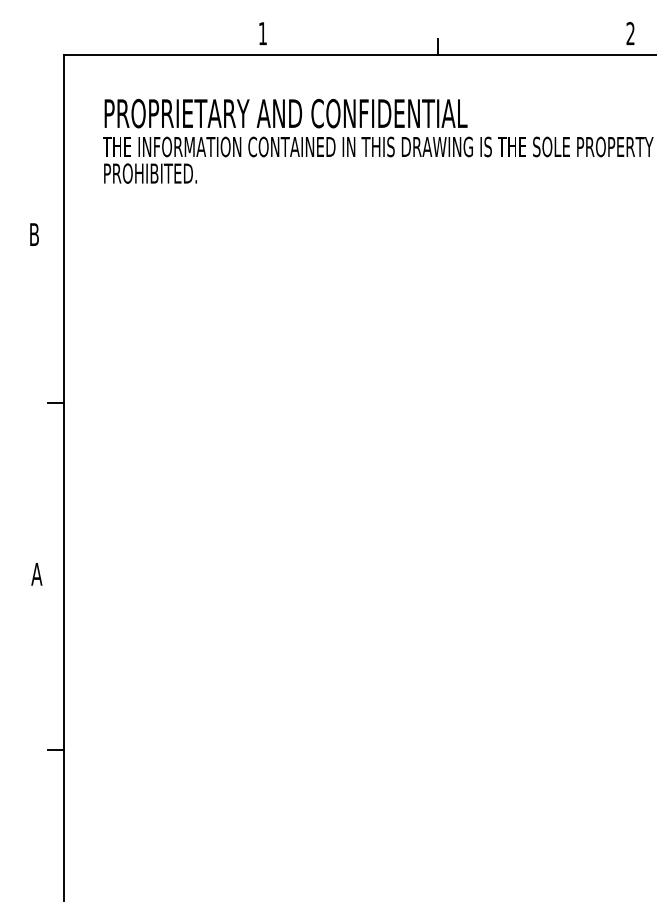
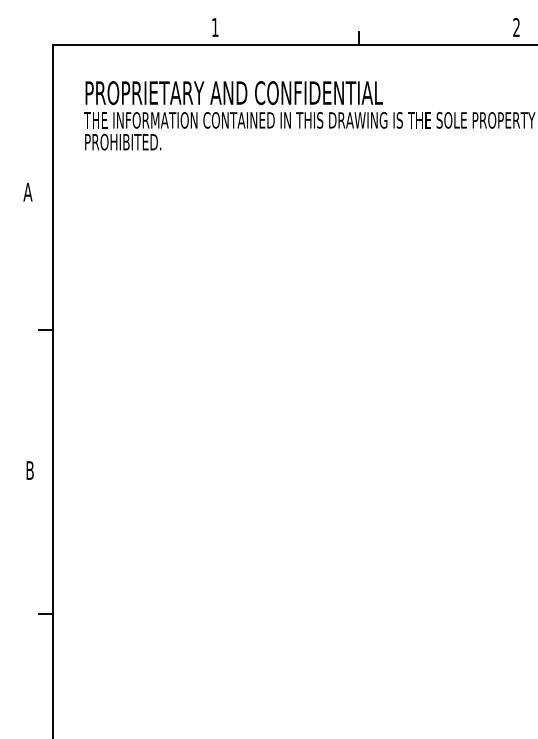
text: (33, 233) -> (27, 191), B -> A
text: (36, 574) -> (29, 470), A -> B

